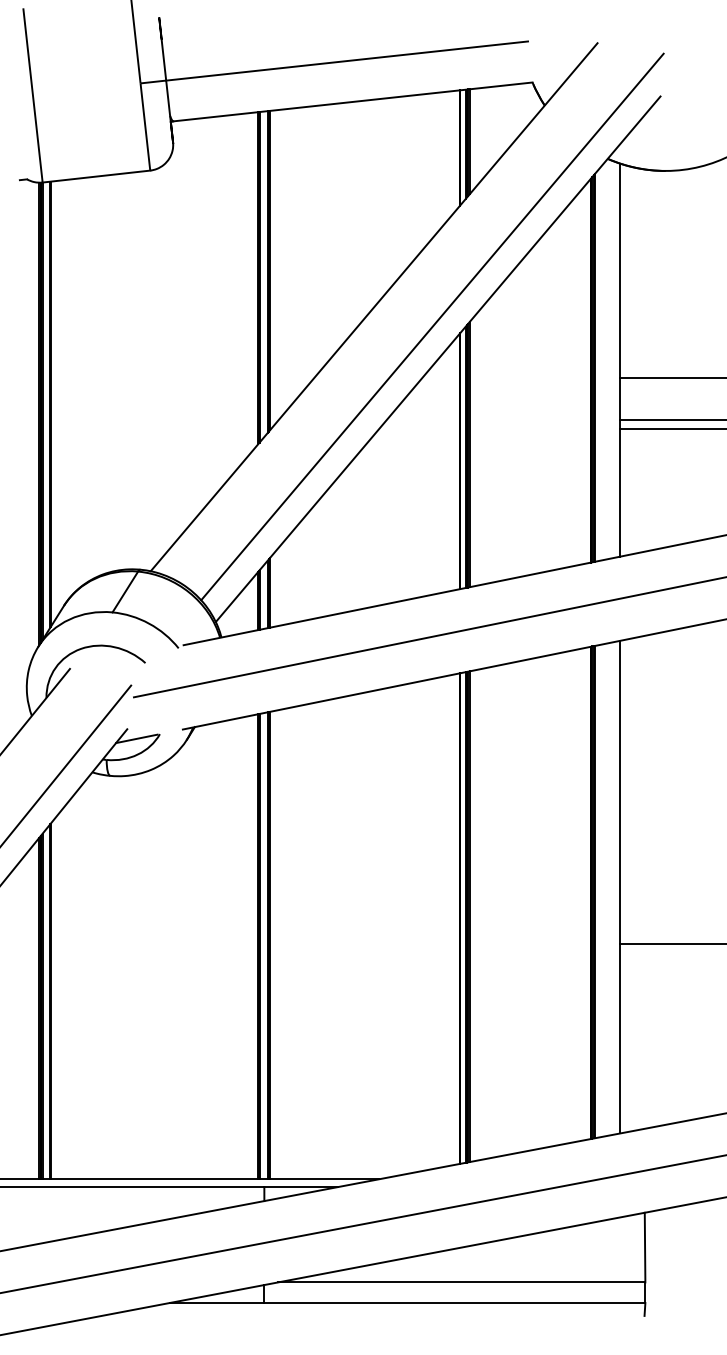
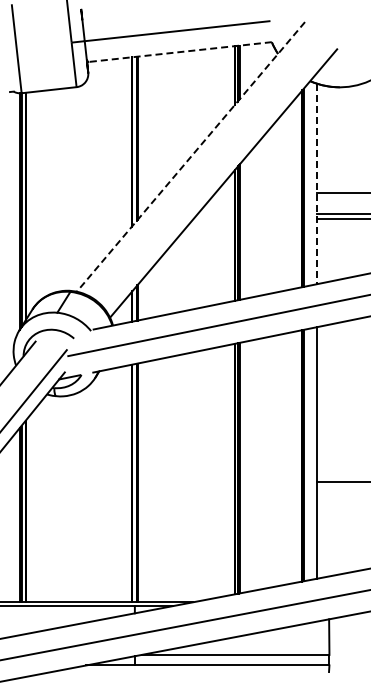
line: (351, 102) -> (179, 52), solid -> dashed
line: (373, 306) -> (190, 156), solid -> dashed
line: (432, 325) -> (220, 166), removed
line: (620, 361) -> (316, 184), solid -> dashed

